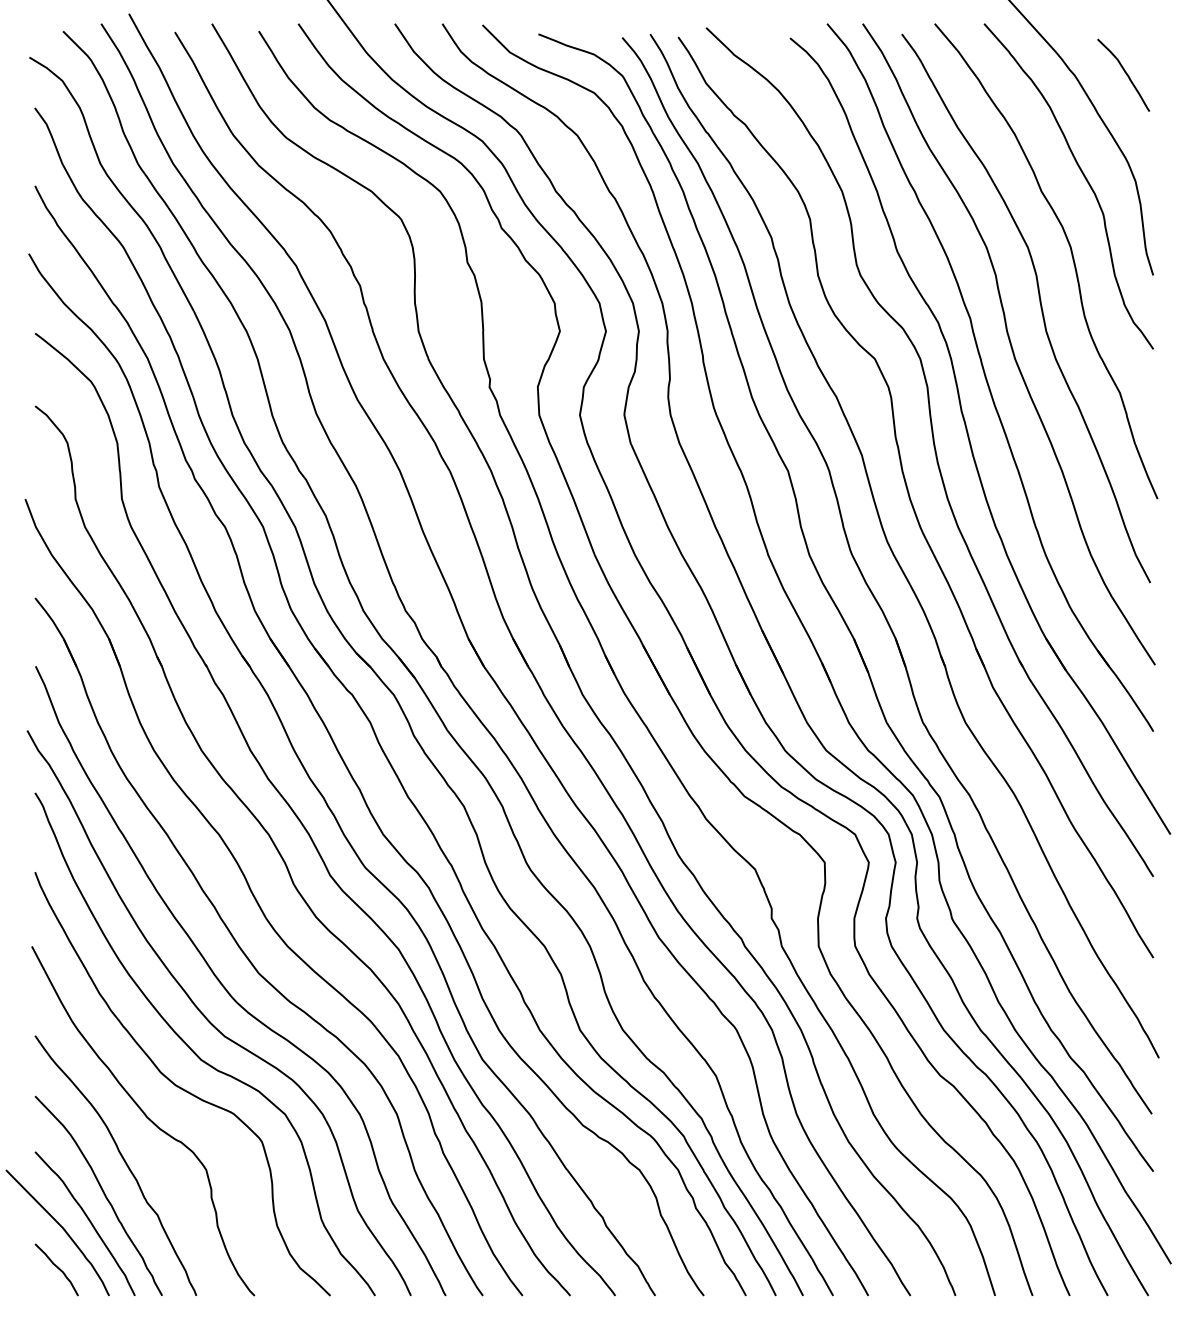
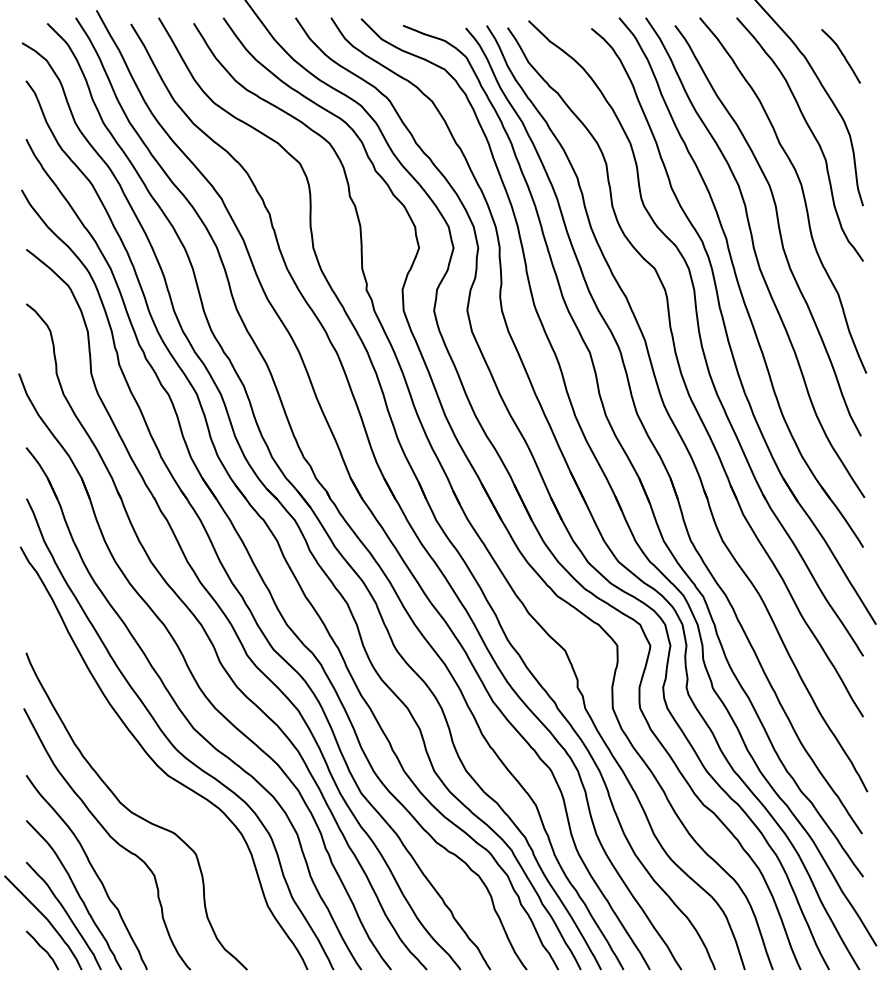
curve: (195, 1052) -> (146, 787), removed

